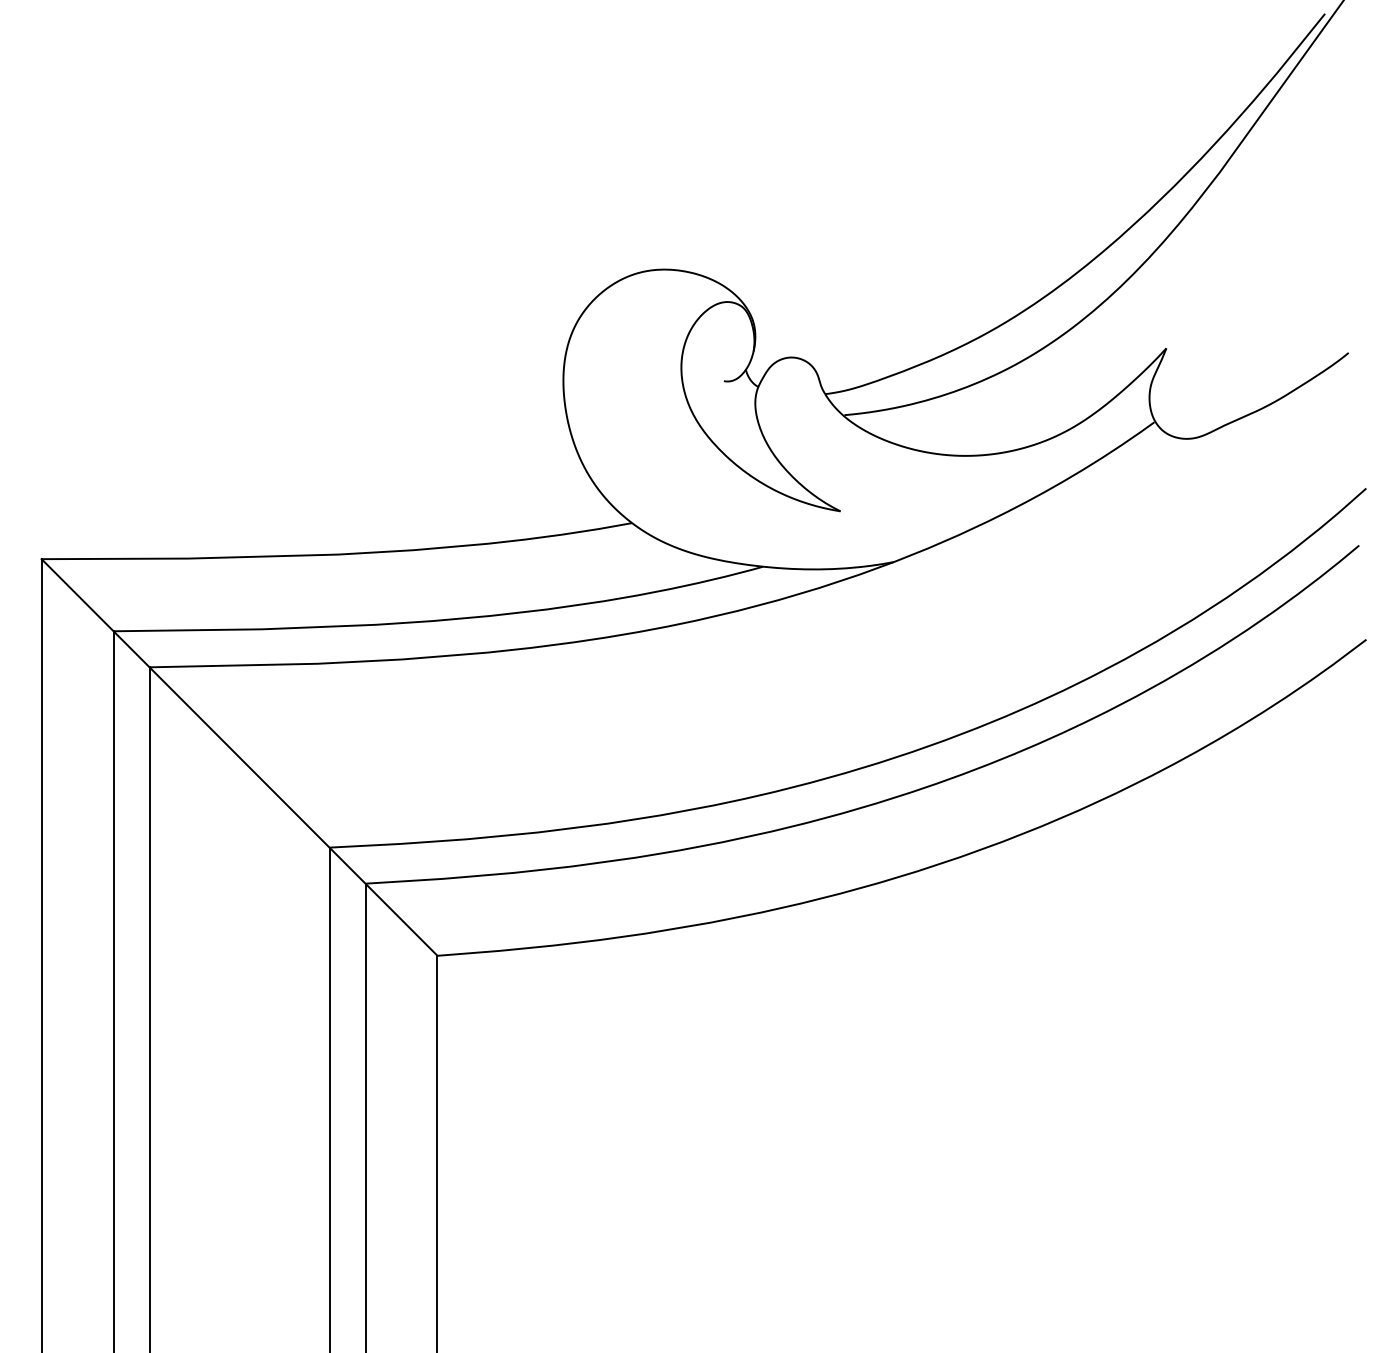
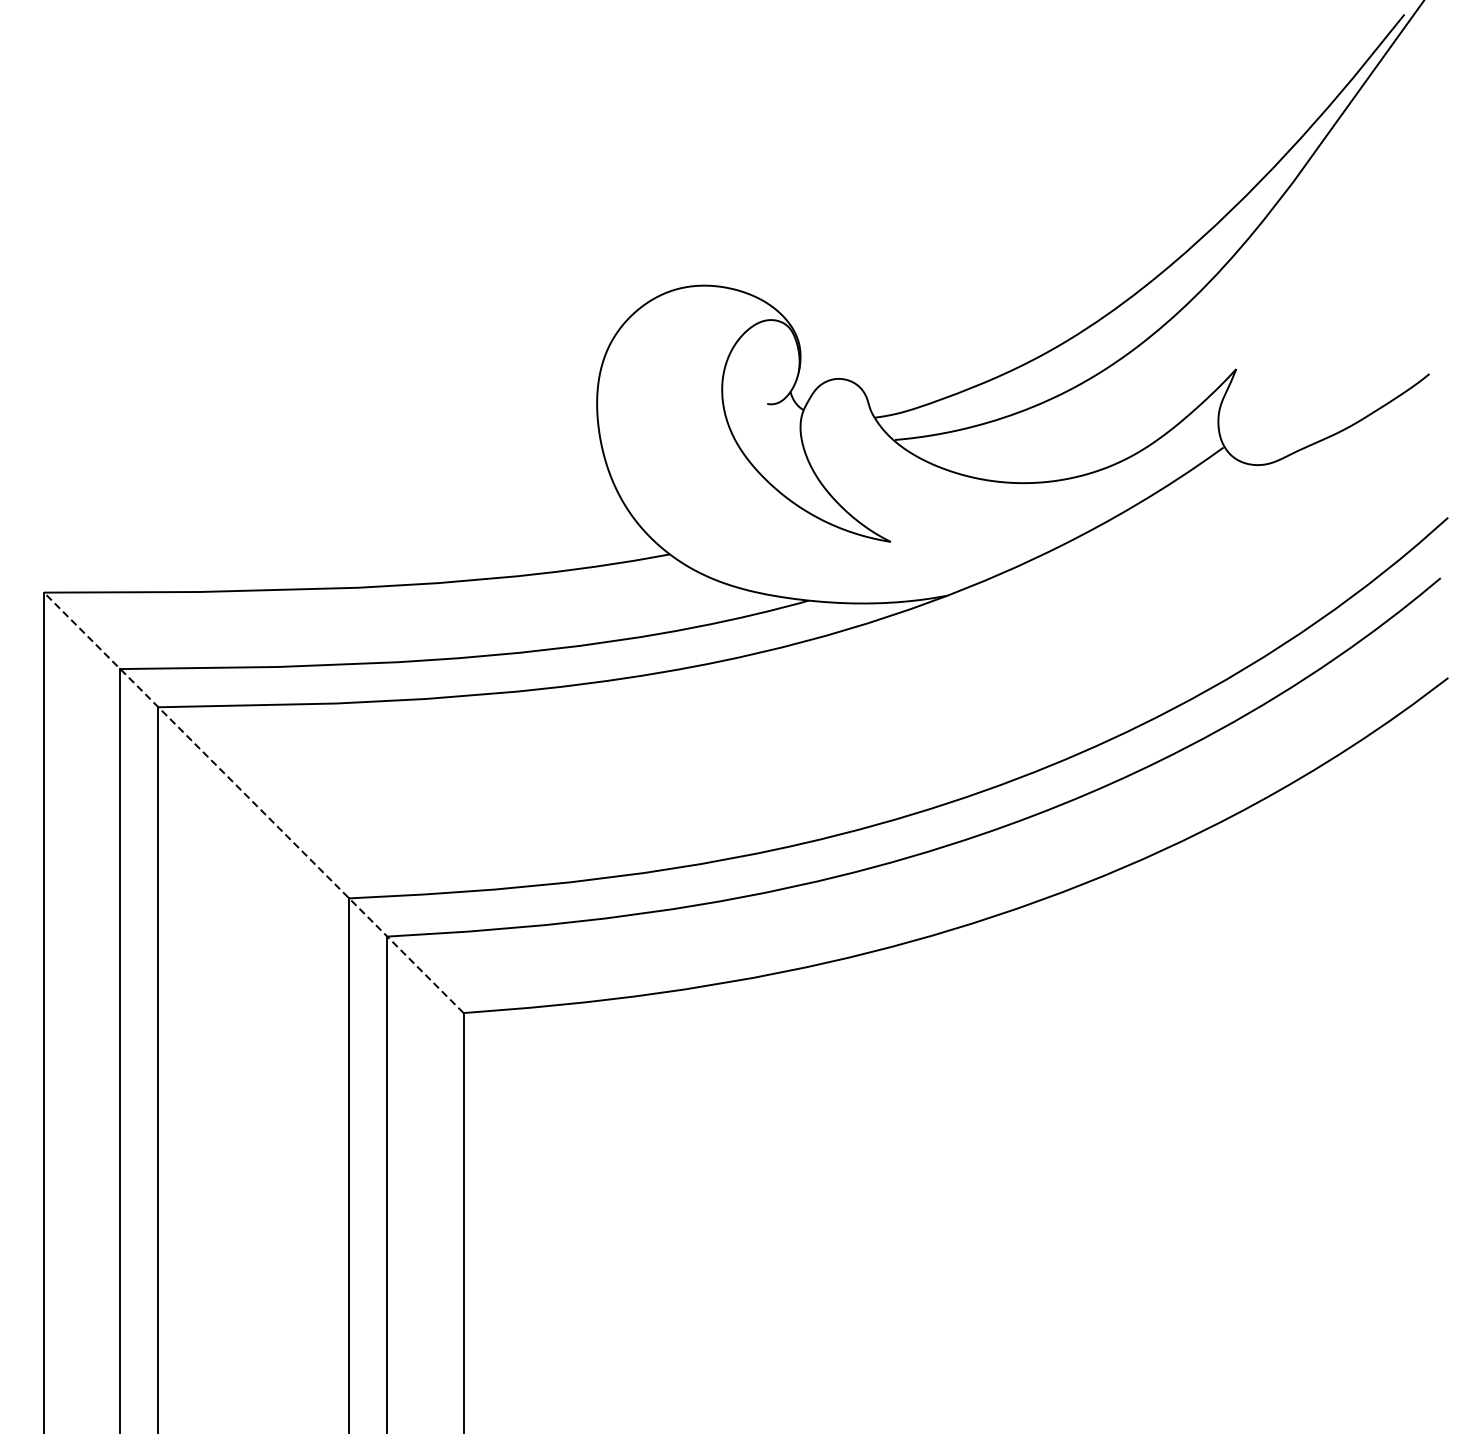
line: (239, 757) -> (253, 802), solid -> dashed

